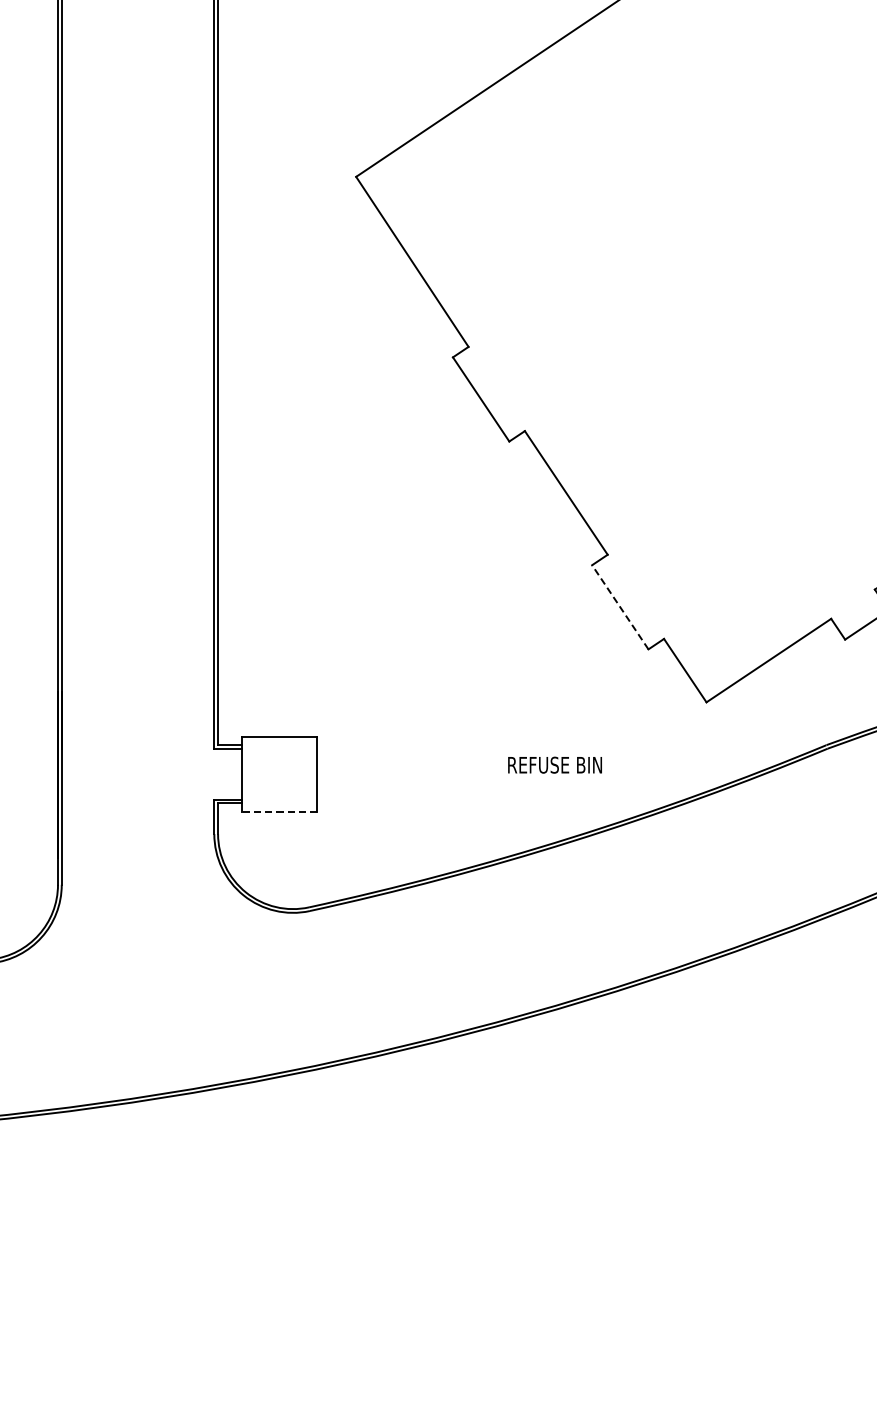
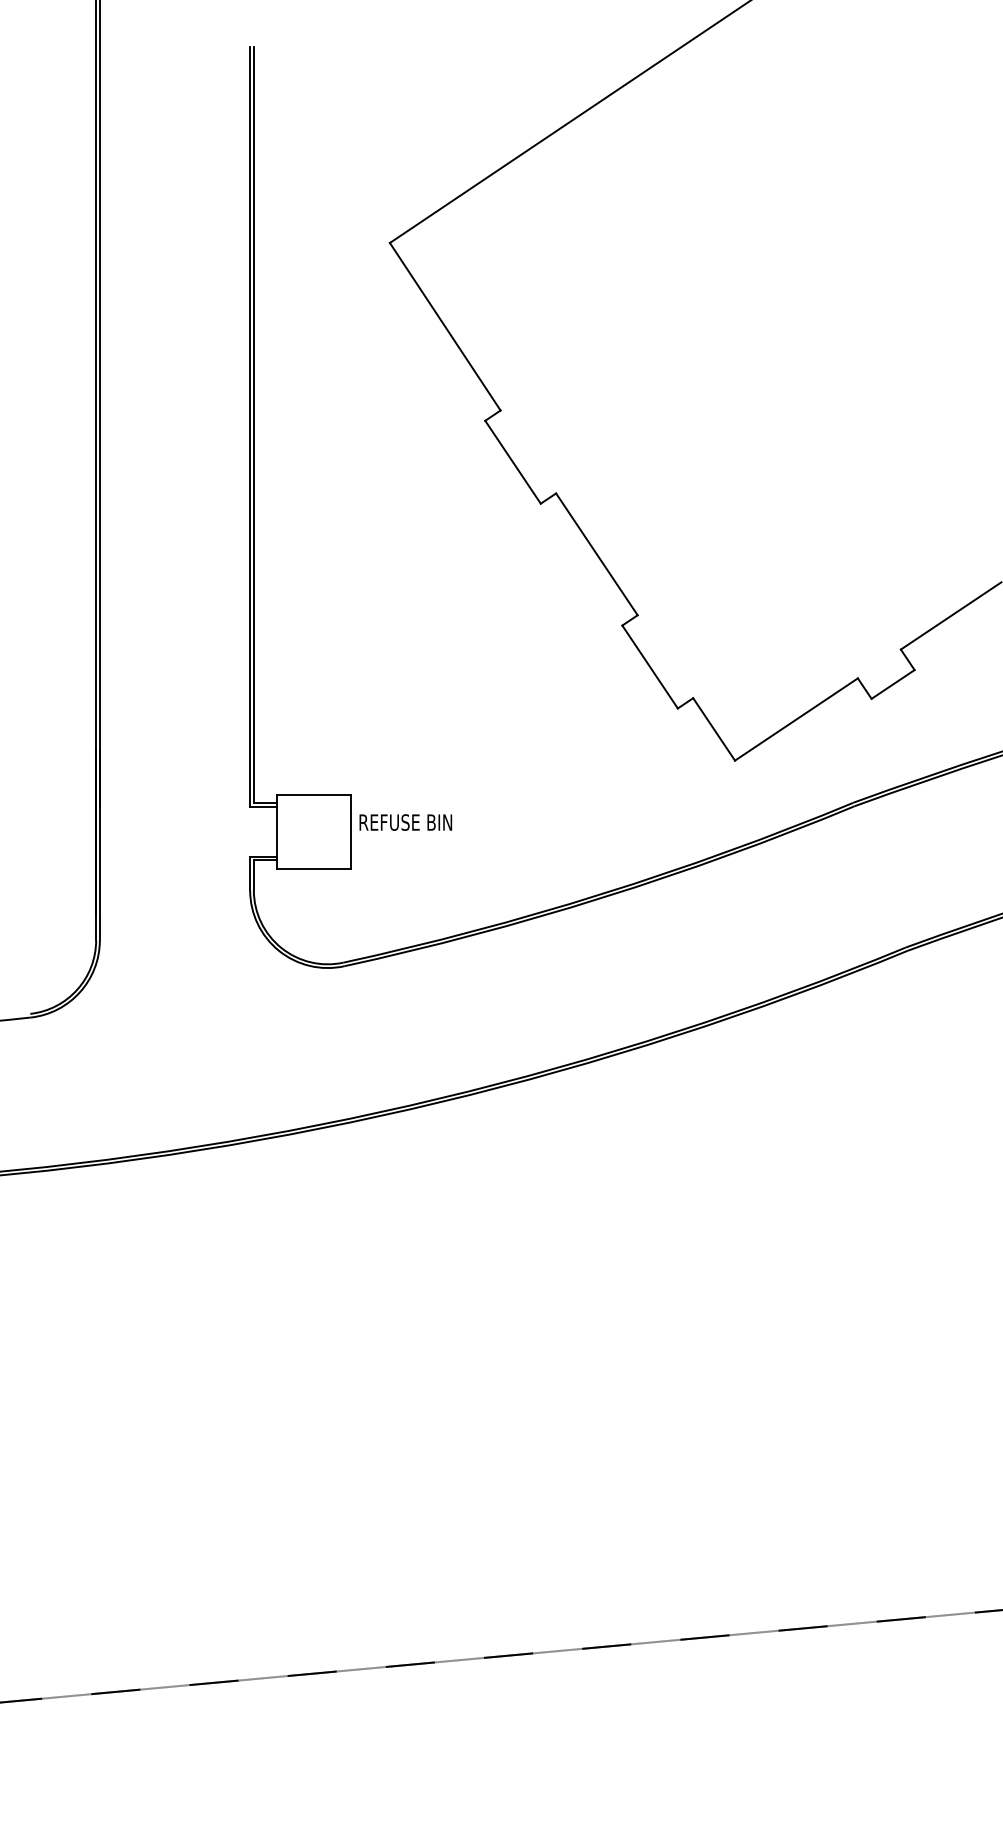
line: (620, 607) -> (650, 667), dashed -> solid
text: (554, 765) -> (405, 822), moved
line: (279, 811) -> (314, 868), dashed -> solid

